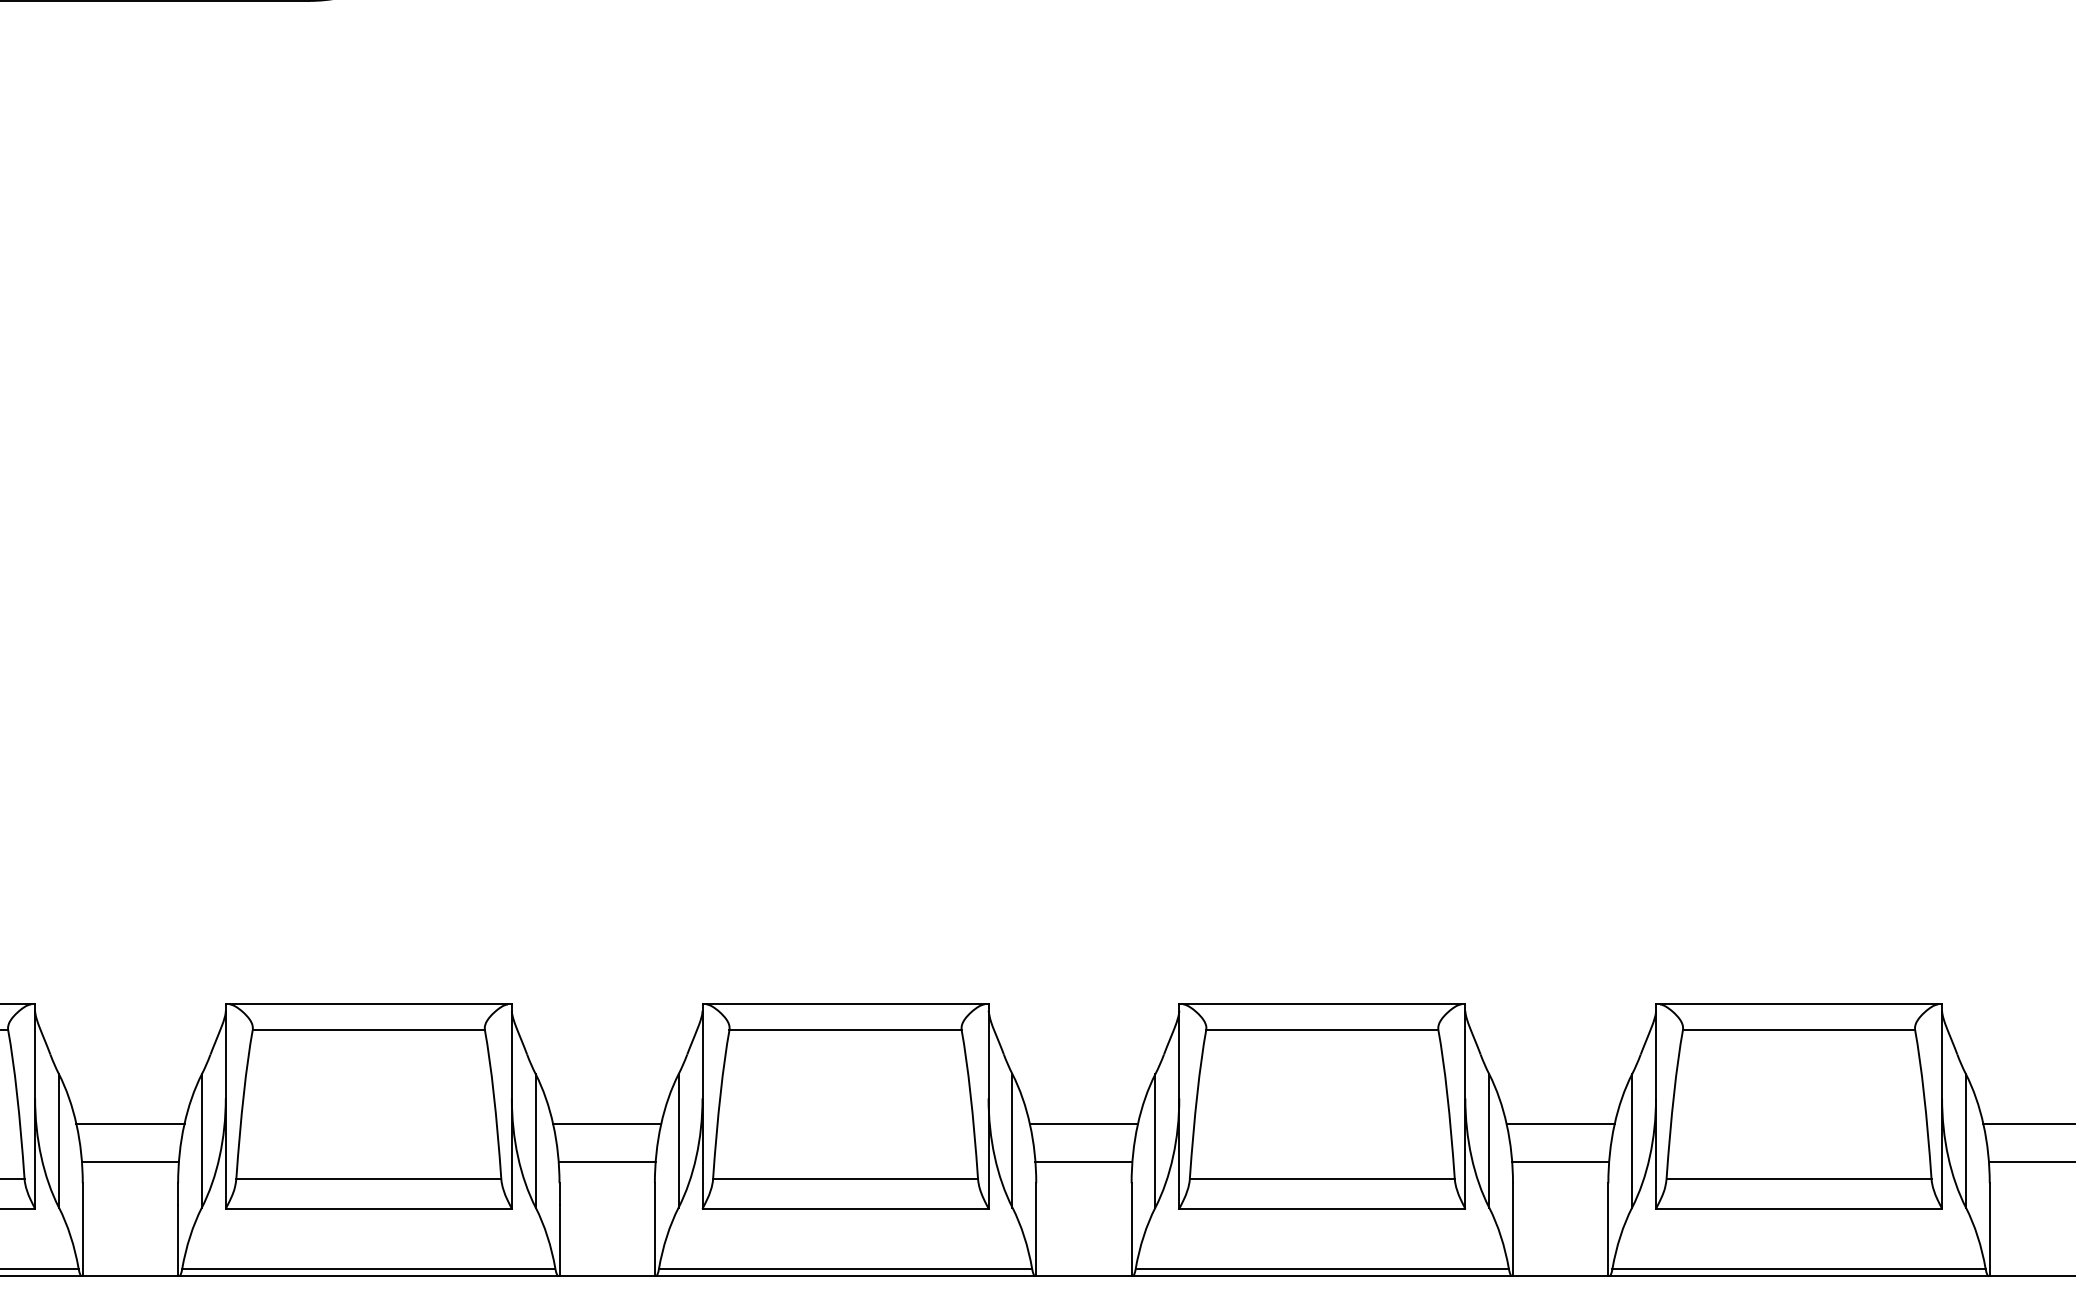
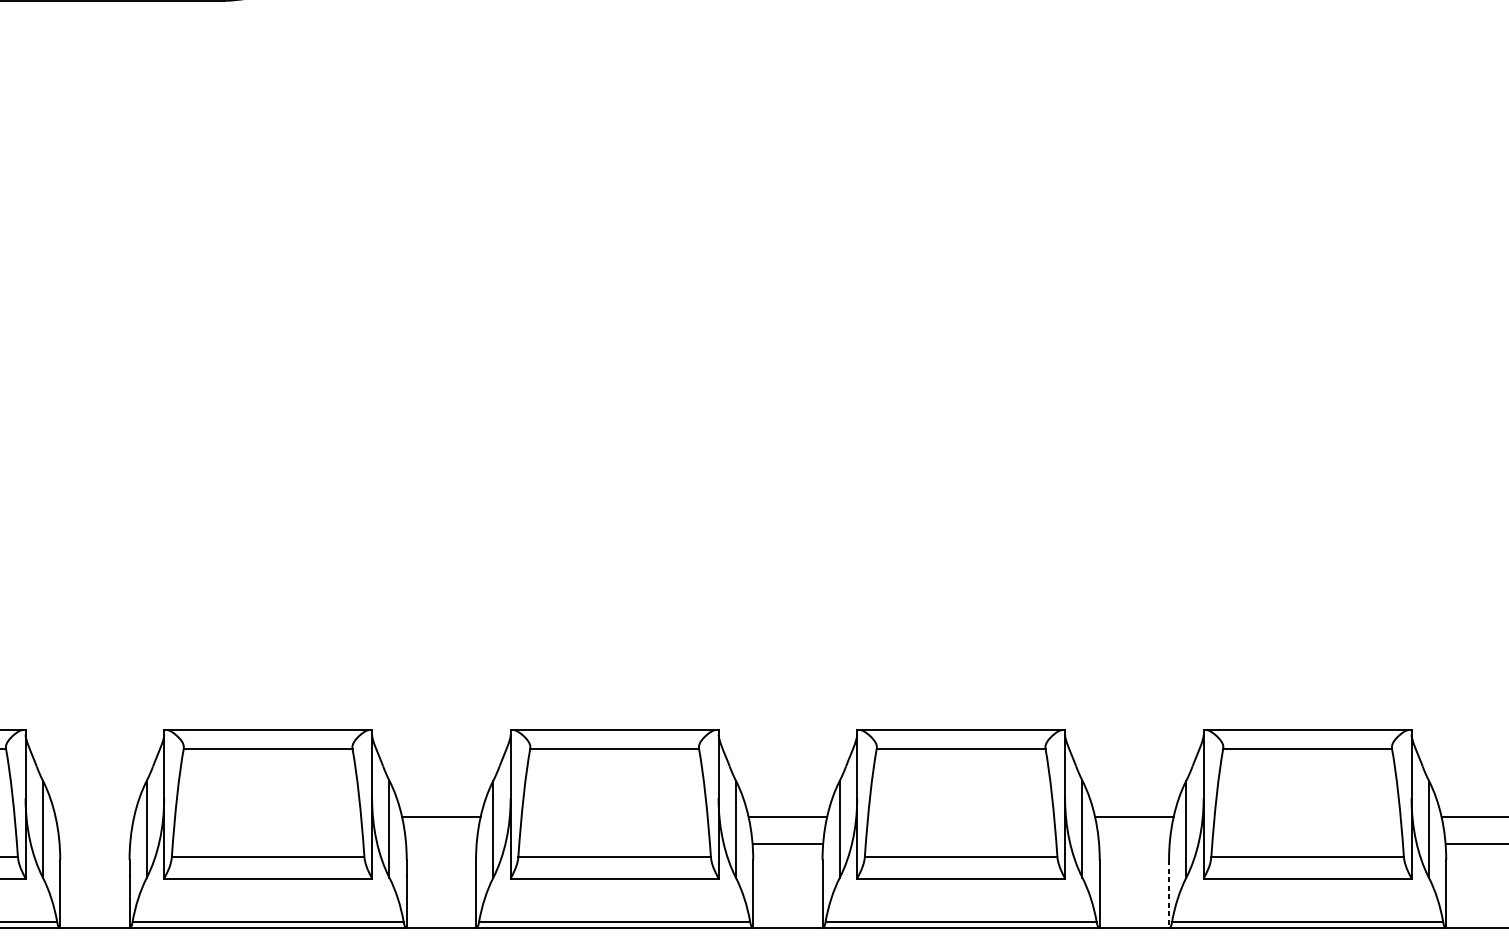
line: (130, 1123) -> (94, 816), removed
line: (129, 1161) -> (94, 844), removed
line: (606, 1161) -> (440, 844), removed
line: (1560, 1161) -> (1134, 844), removed
line: (1608, 1230) -> (1169, 894), solid -> dashed

